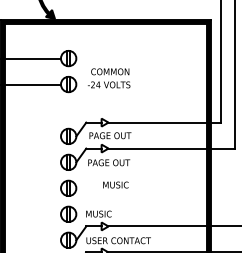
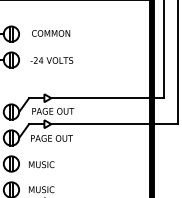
text: (110, 71) -> (51, 33), moved
text: (115, 184) -> (41, 164), moved

